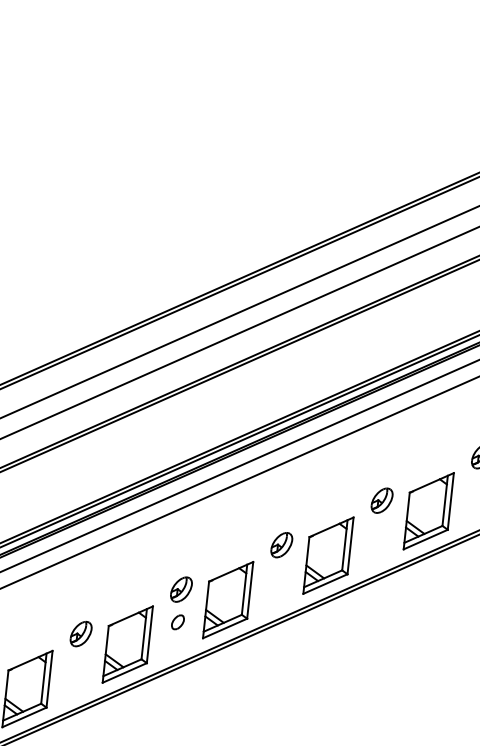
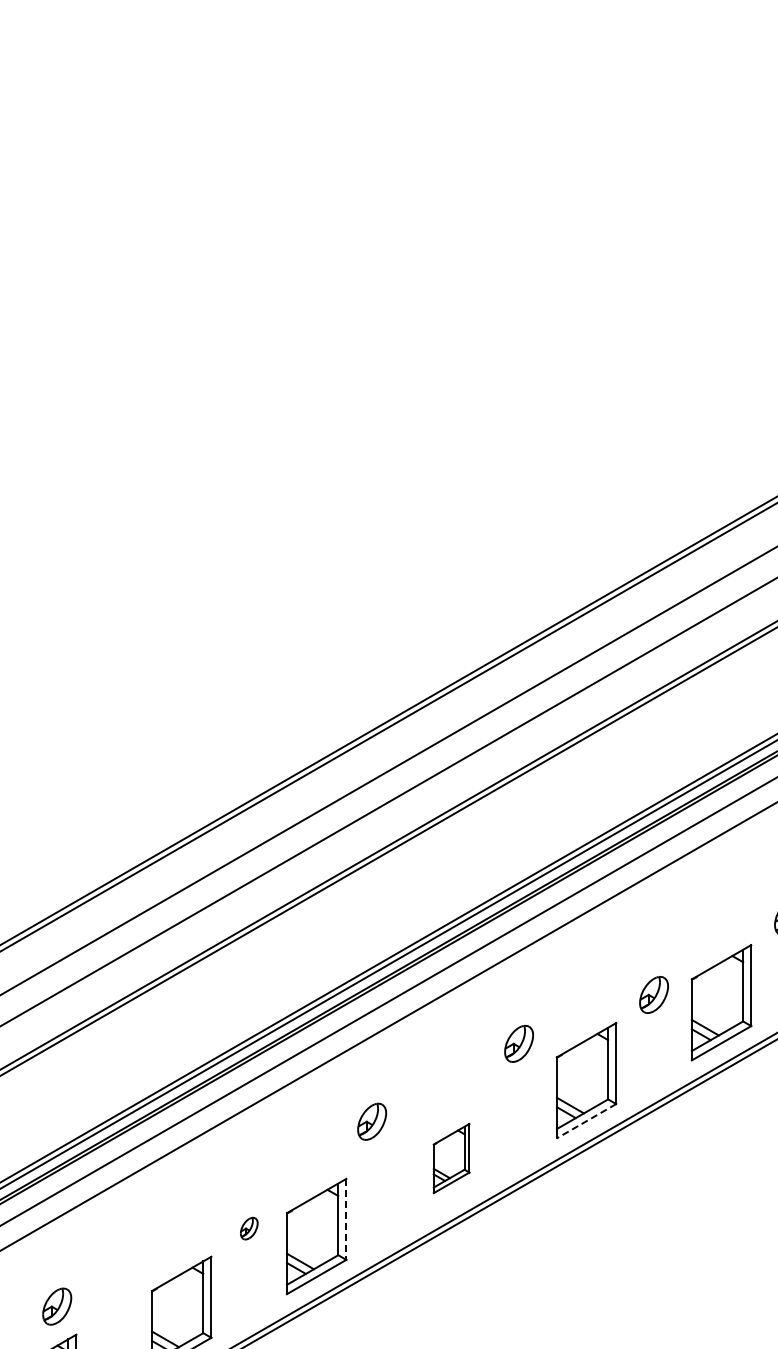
part: (381, 500) -> (518, 1043), moved
line: (425, 539) -> (586, 1121), solid -> dashed
part: (282, 544) -> (372, 1121), moved
part: (328, 555) -> (451, 1158), size x0.6
part: (181, 589) -> (249, 1228), size x0.6
line: (250, 590) -> (346, 1219), solid -> dashed
part: (178, 622) -> (249, 1275), removed
part: (81, 634) -> (57, 1306), moved

